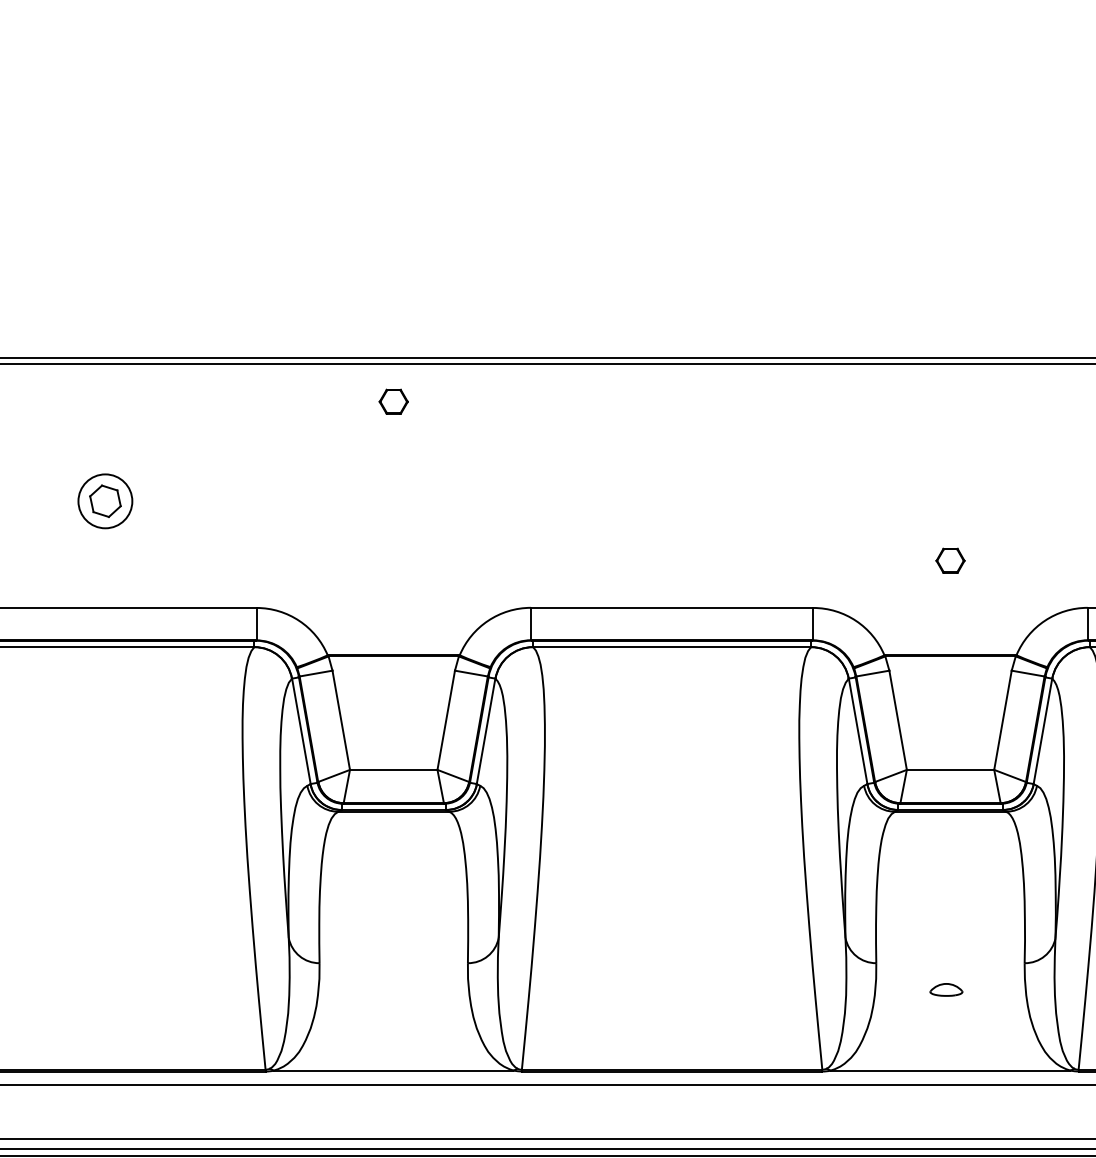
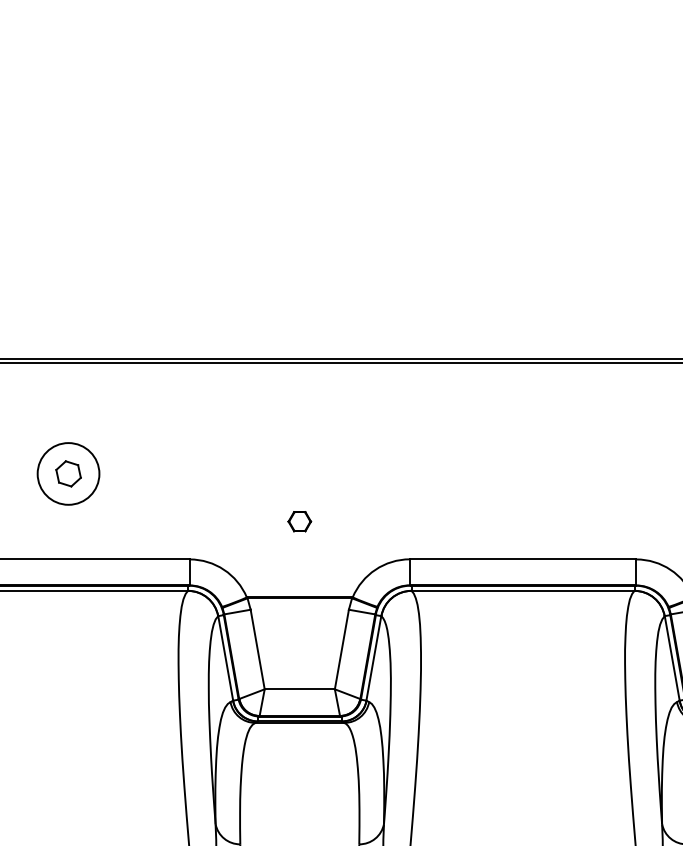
part: (393, 401) -> (299, 521), moved
circle: (104, 500) -> (67, 473), size x1.43

